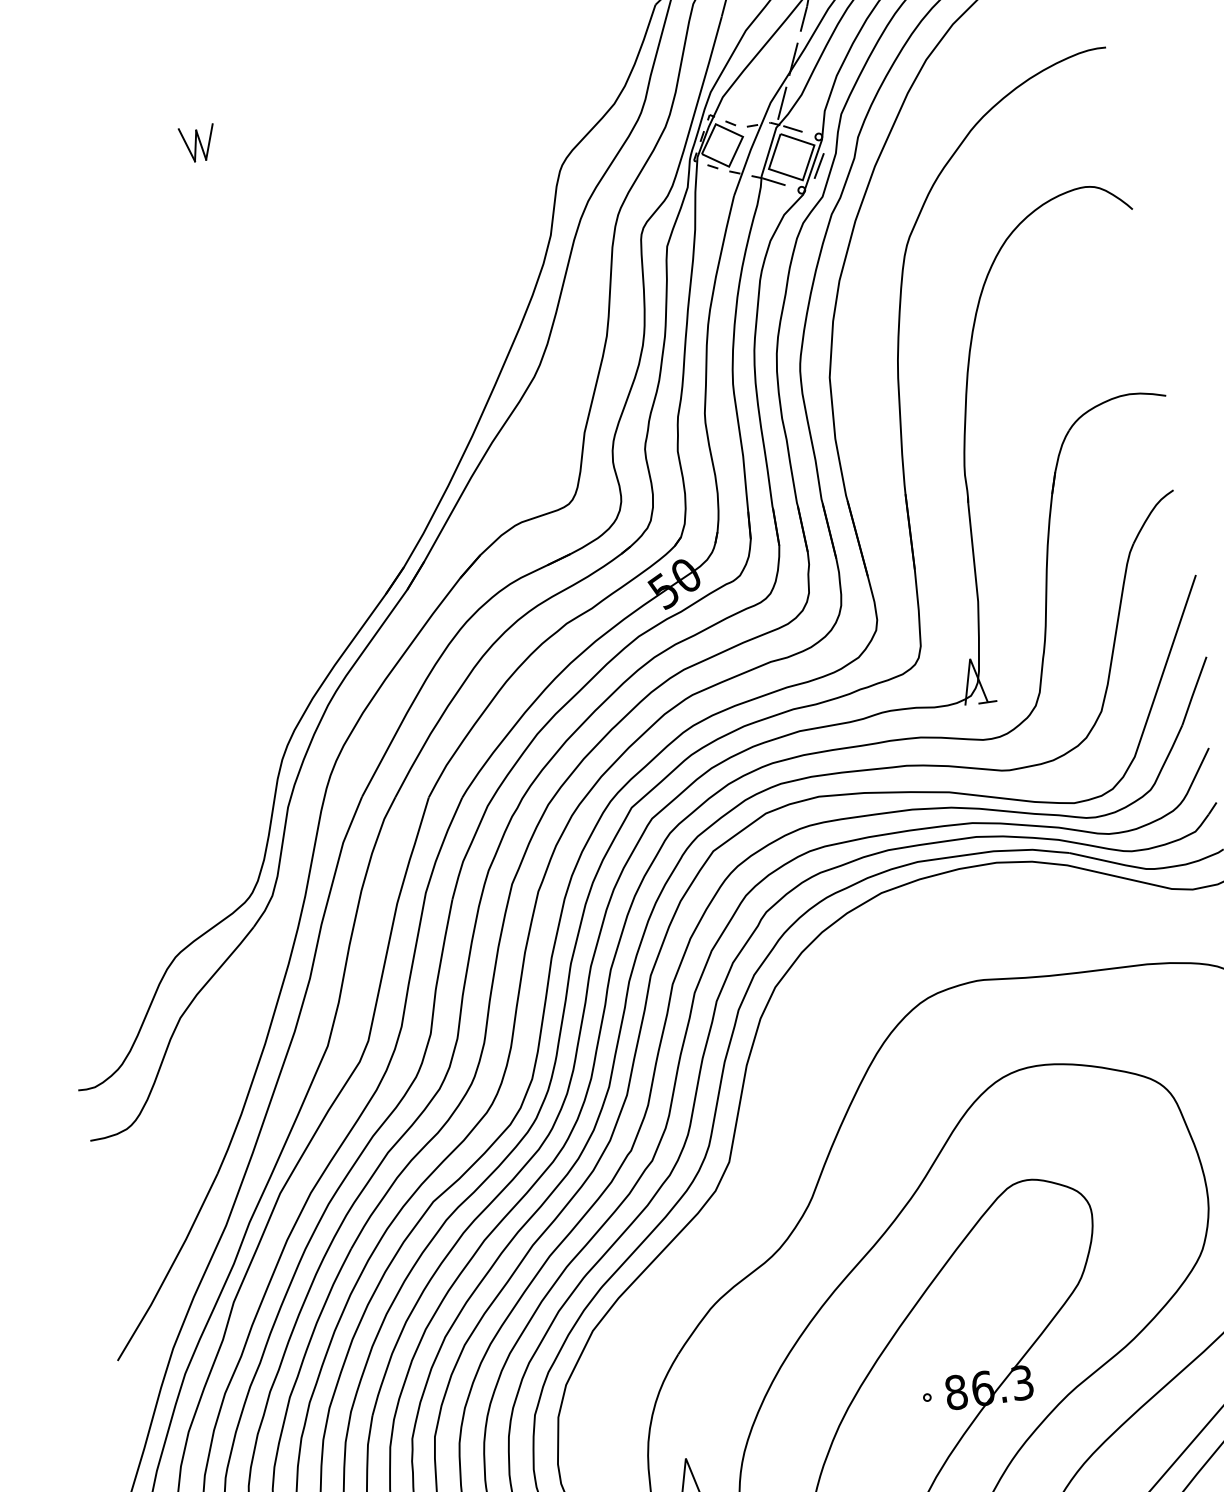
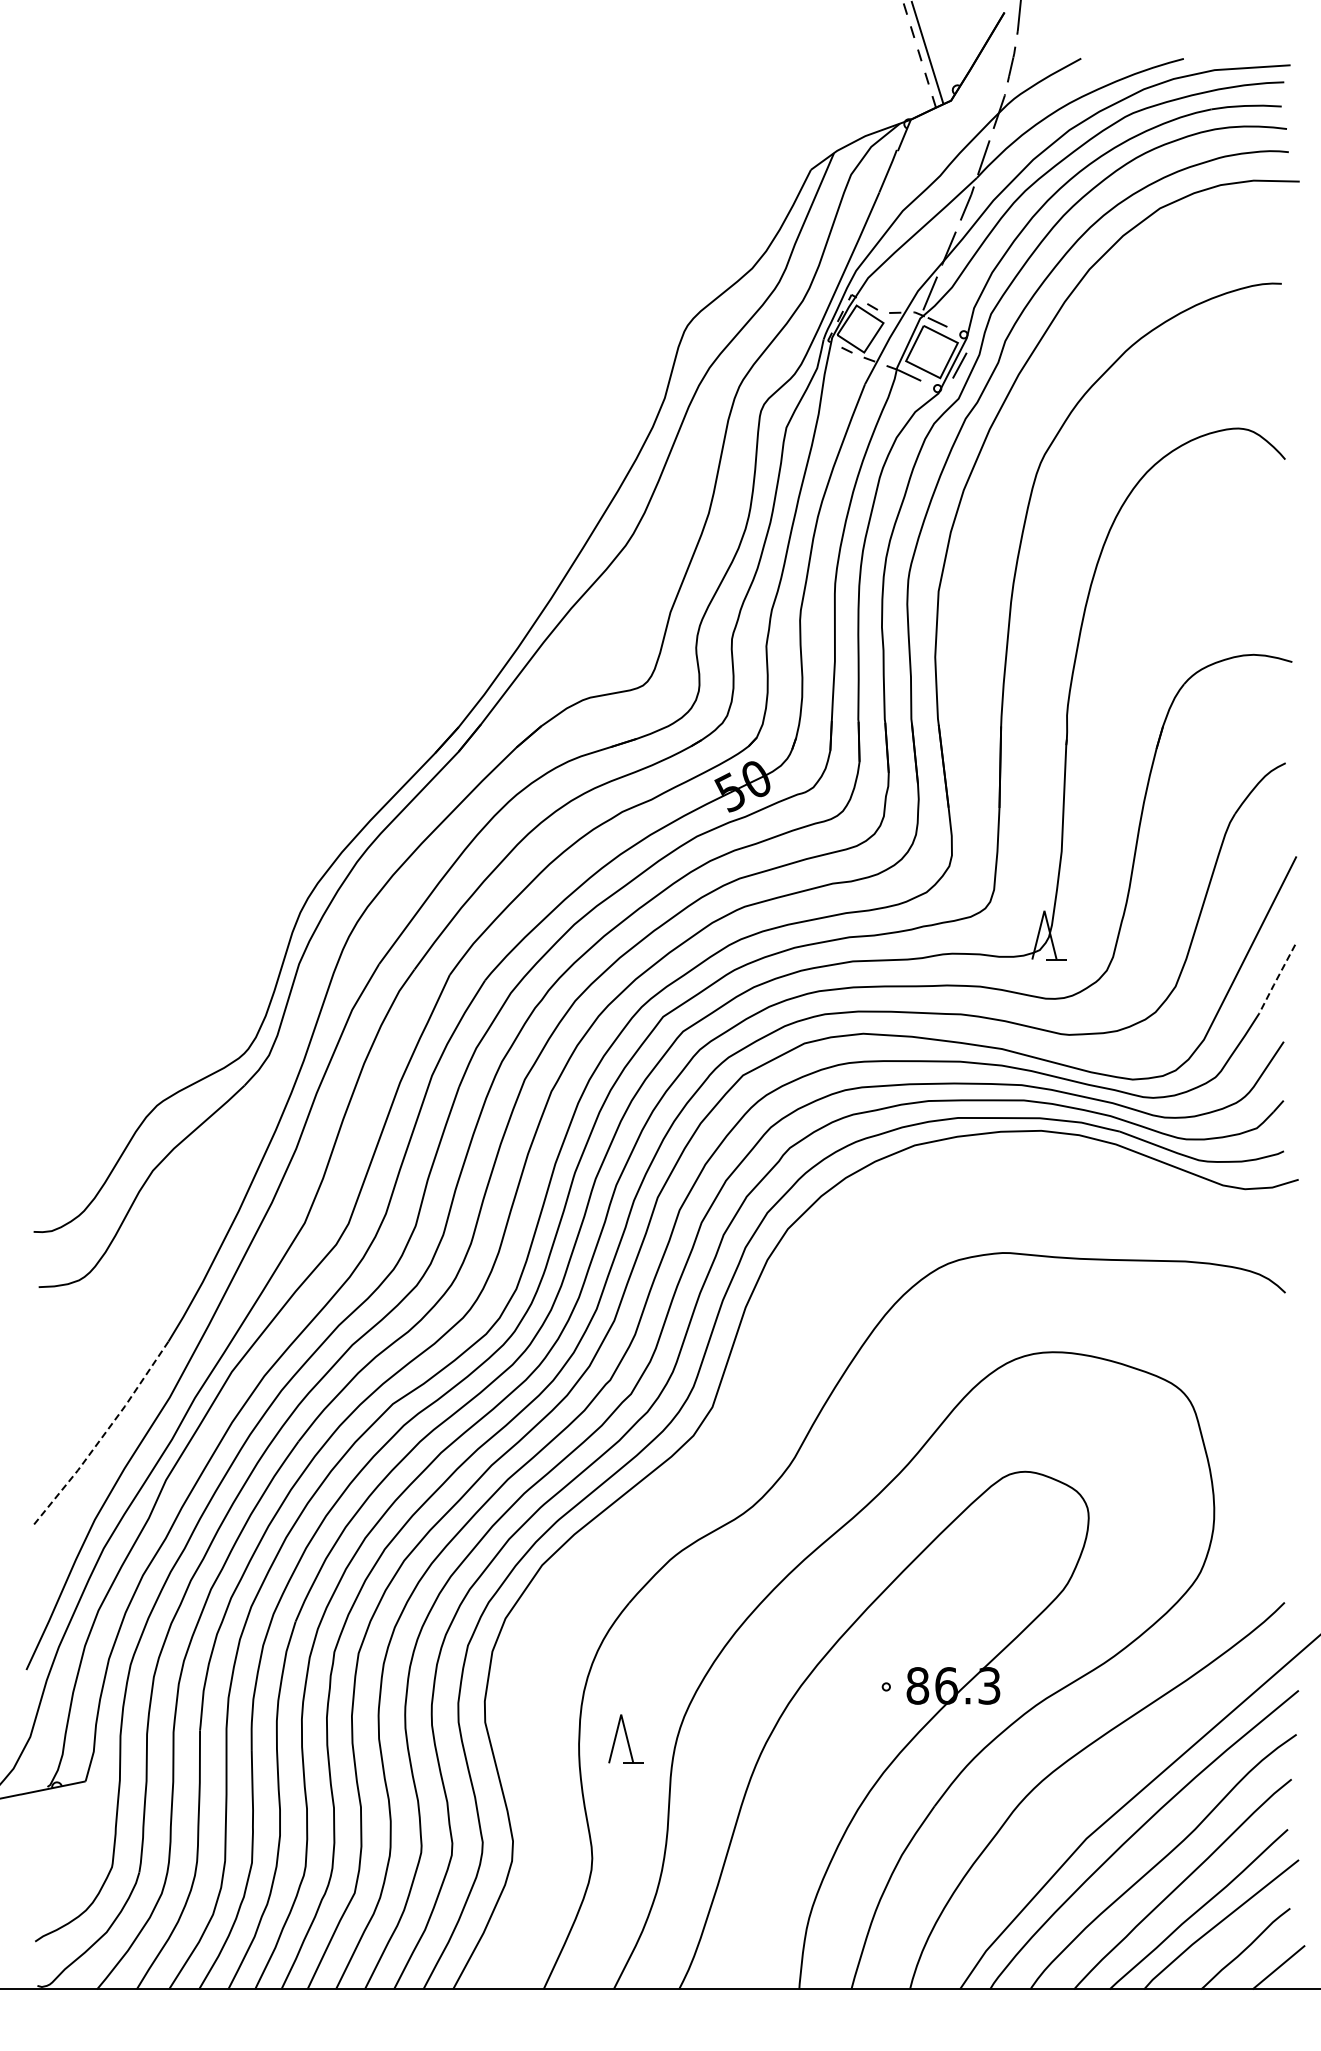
part: (197, 143) -> (304, 246), removed
line: (1193, 691) -> (1276, 979), solid -> dashed
line: (169, 1269) -> (103, 1435), solid -> dashed

